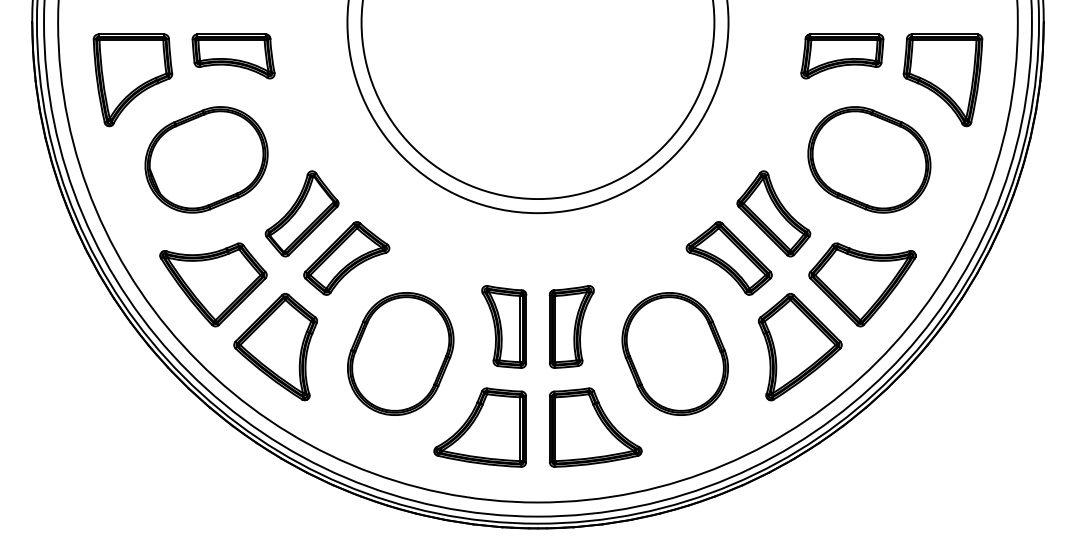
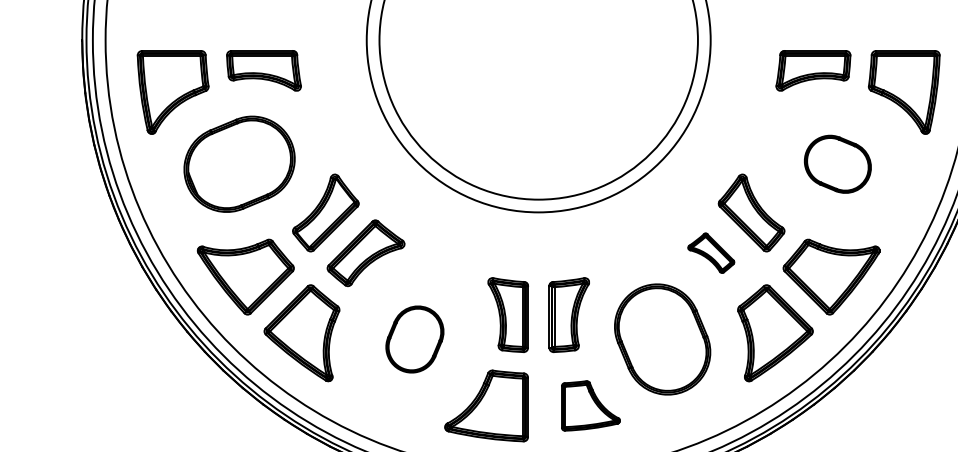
part: (869, 159) -> (837, 163), size x0.6
part: (728, 258) -> (710, 253), size x0.6
part: (400, 353) -> (414, 339), size x0.6
part: (595, 427) -> (590, 405), size x0.7

